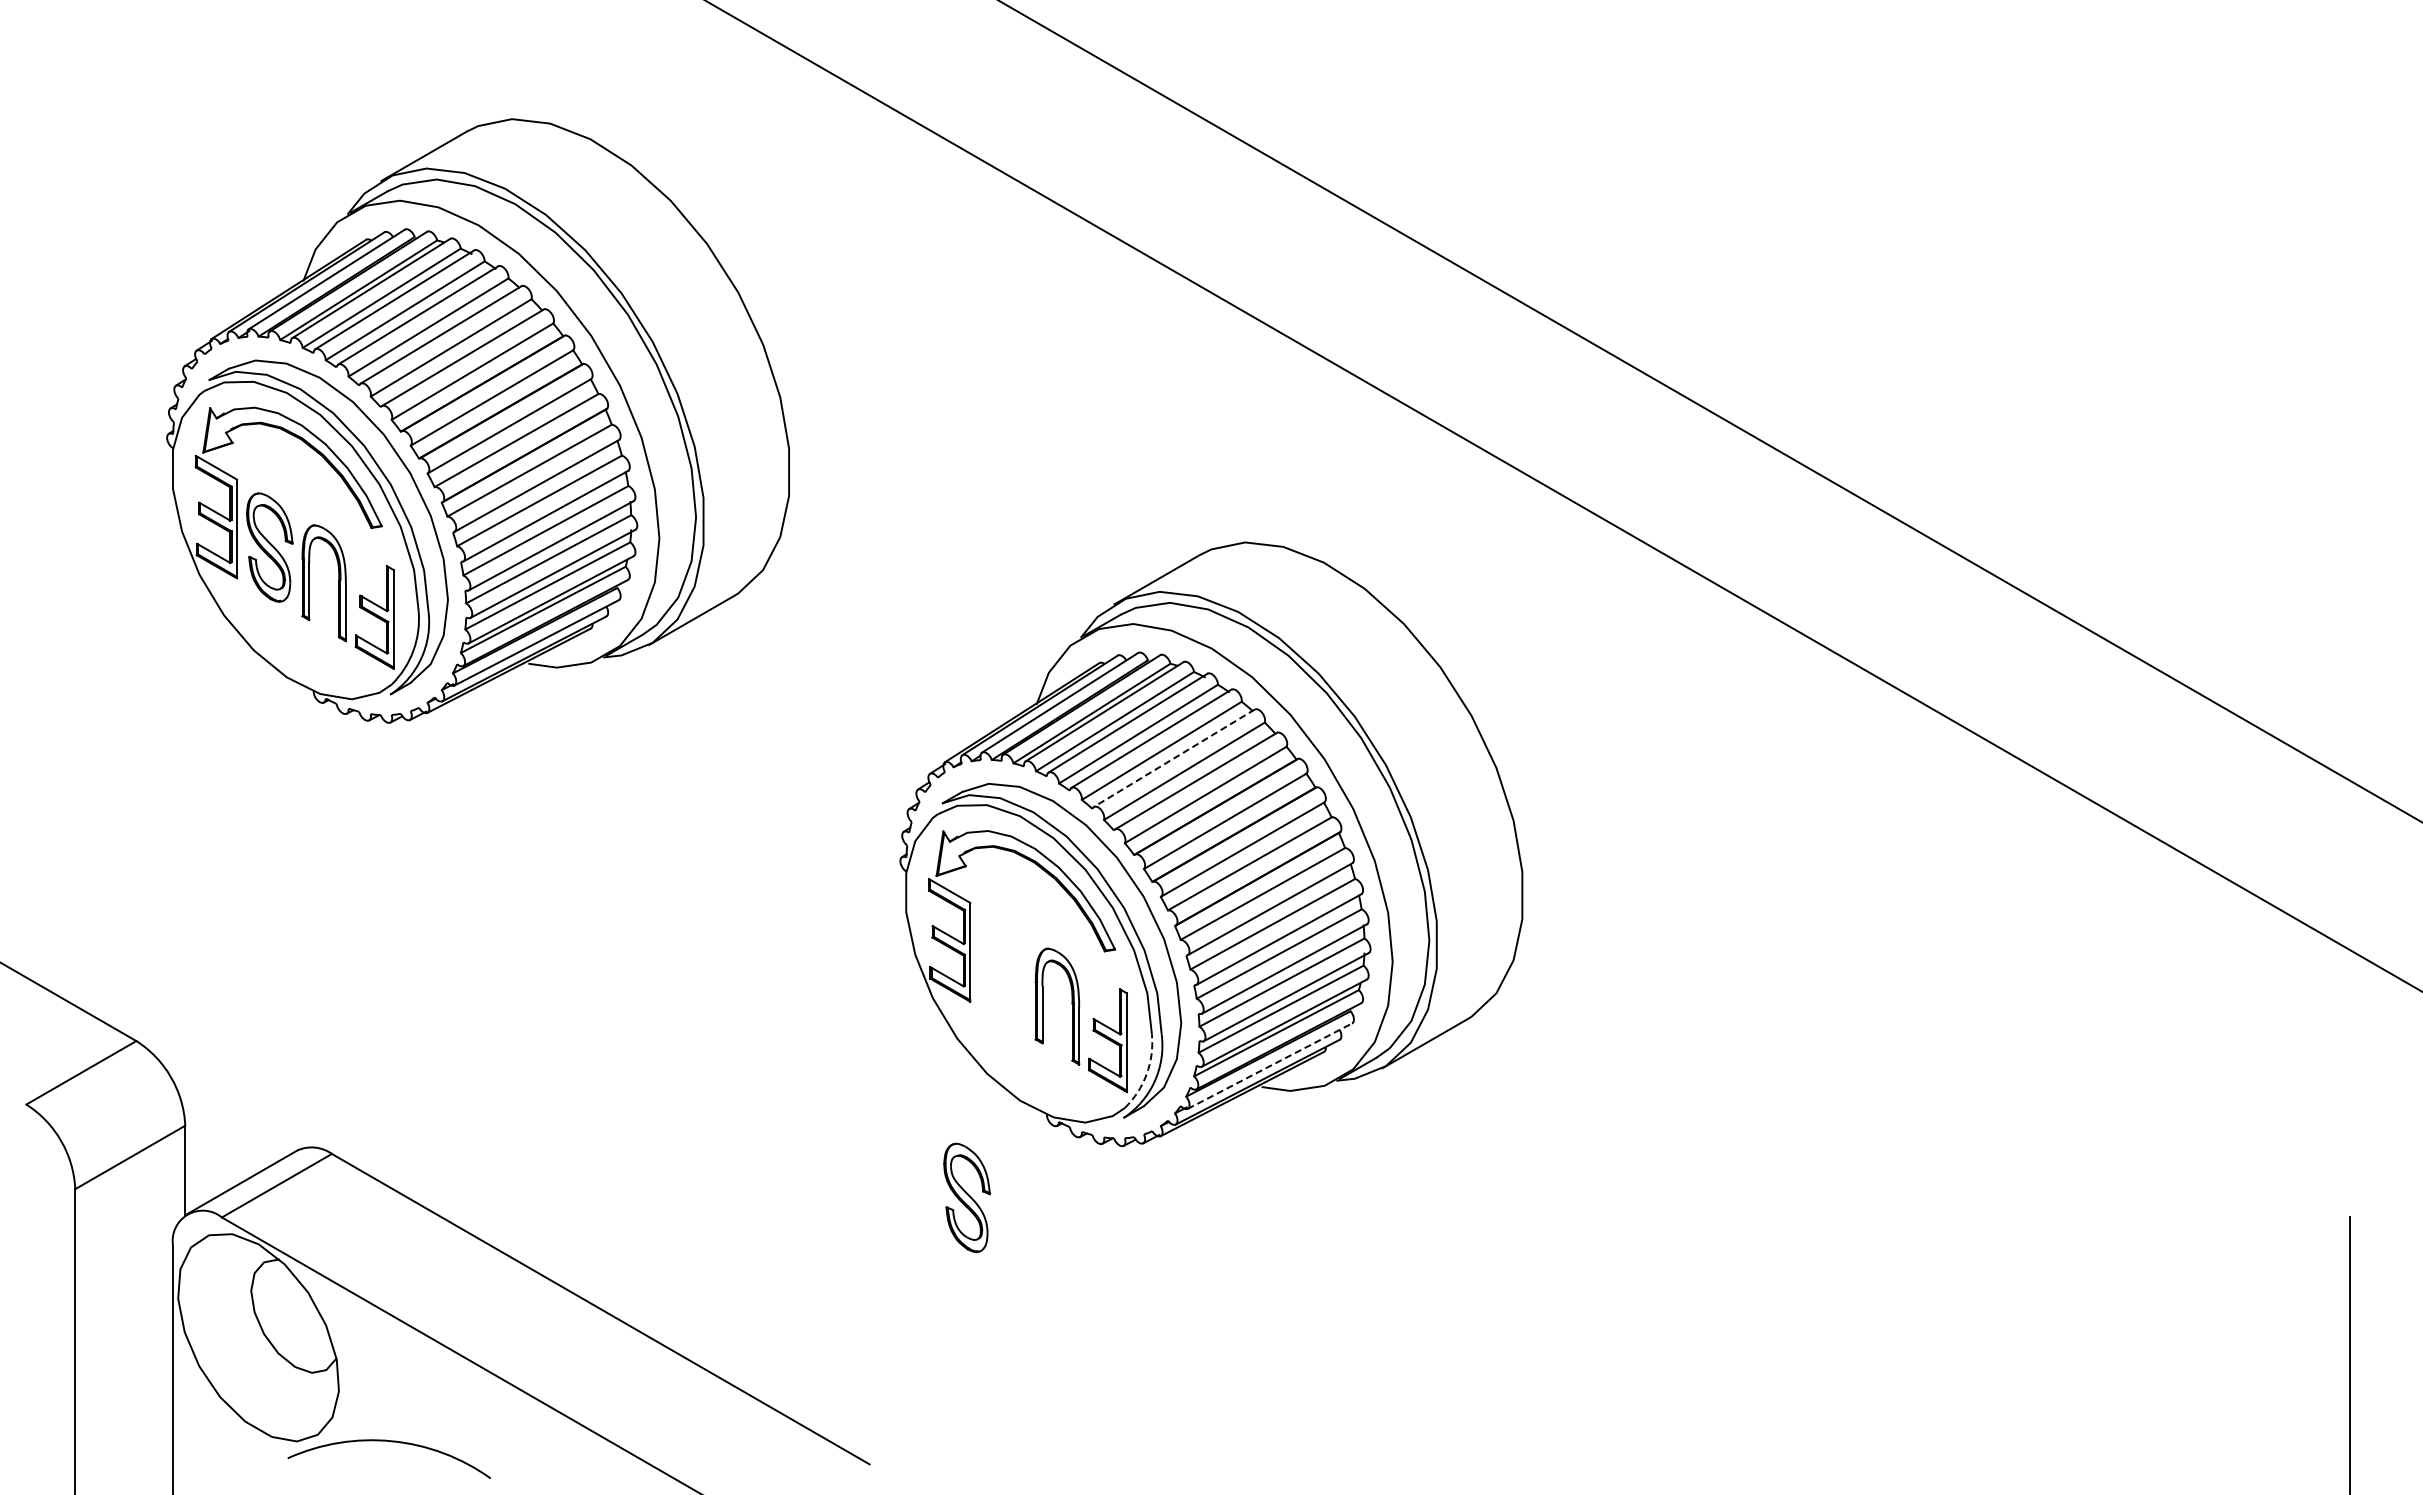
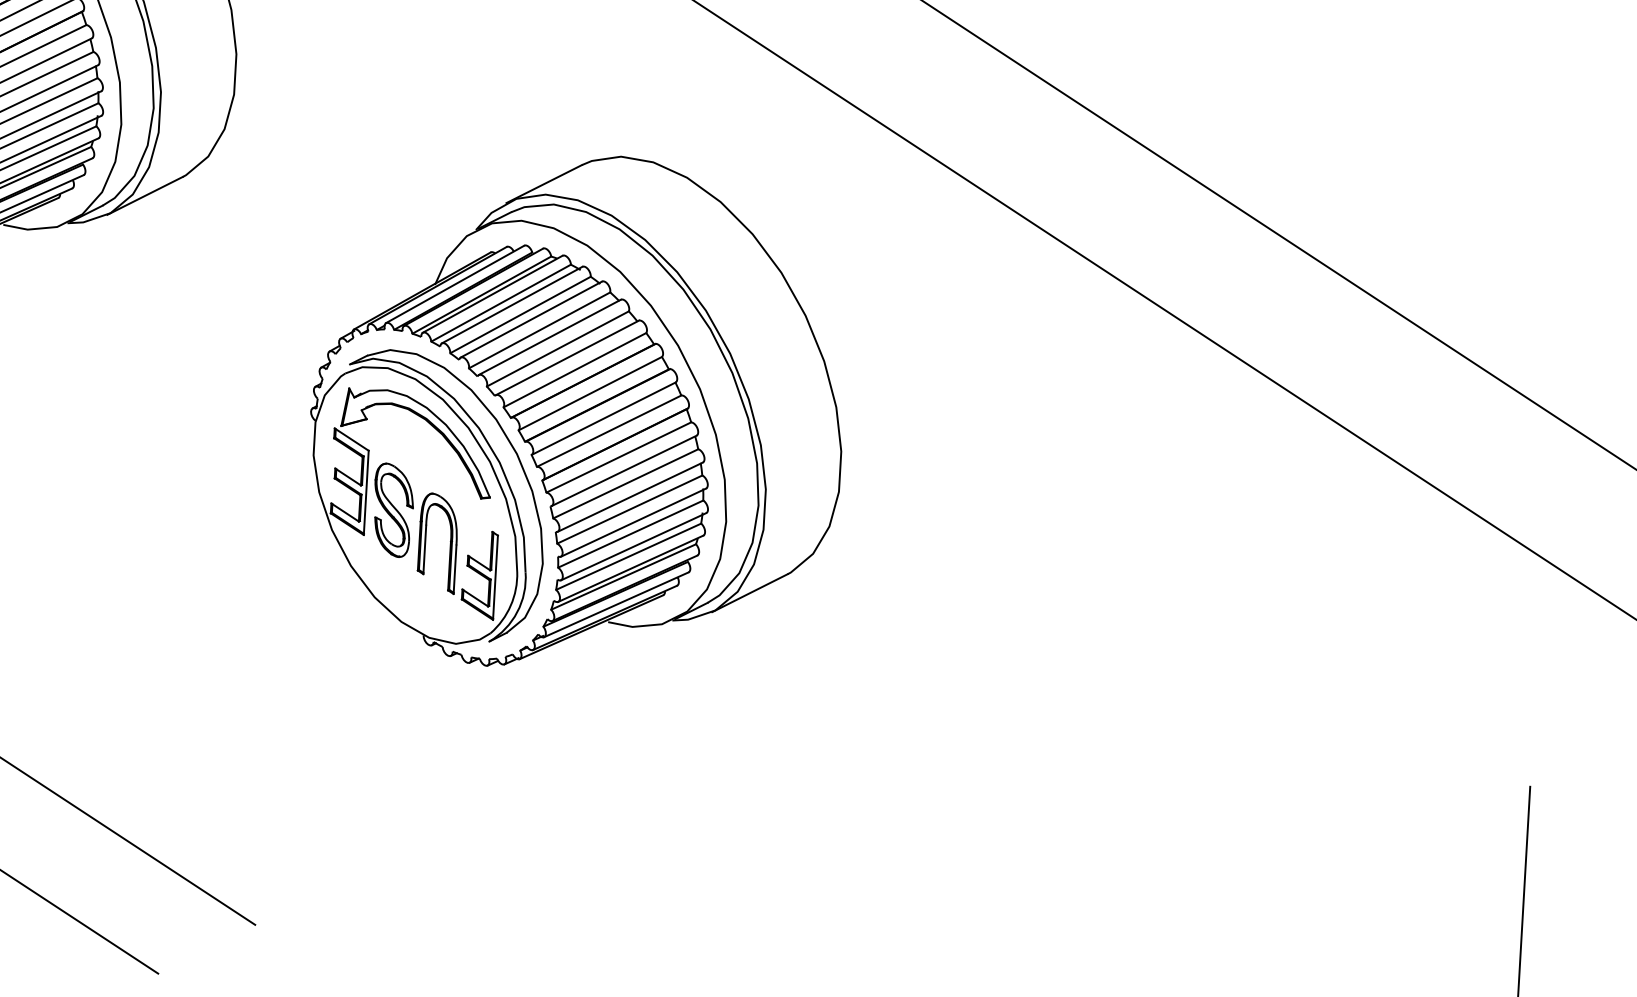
line: (1174, 758) -> (550, 337), dashed -> solid
line: (1269, 1066) -> (615, 605), dashed -> solid
arc: (1146, 1074) -> (510, 605), dashed -> solid
part: (966, 1197) -> (392, 509), moved

